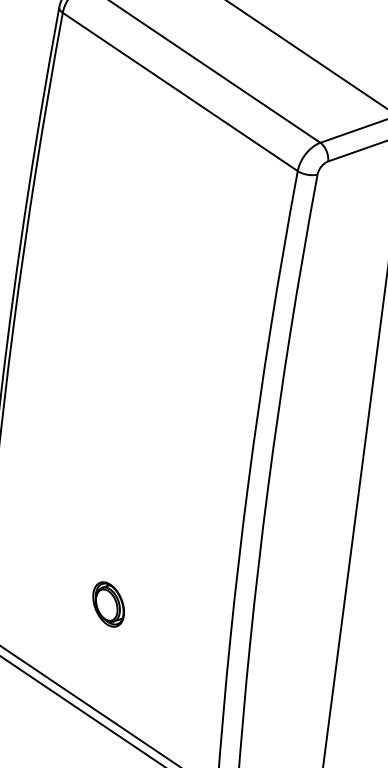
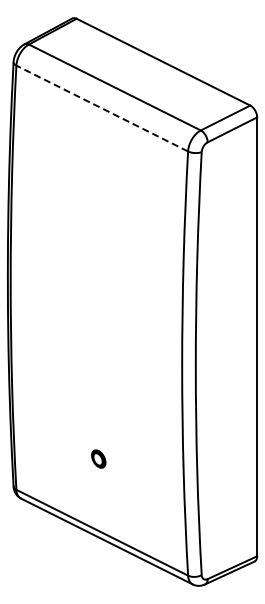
line: (180, 91) -> (102, 108), solid -> dashed
part: (108, 603) -> (98, 458), size x0.6

